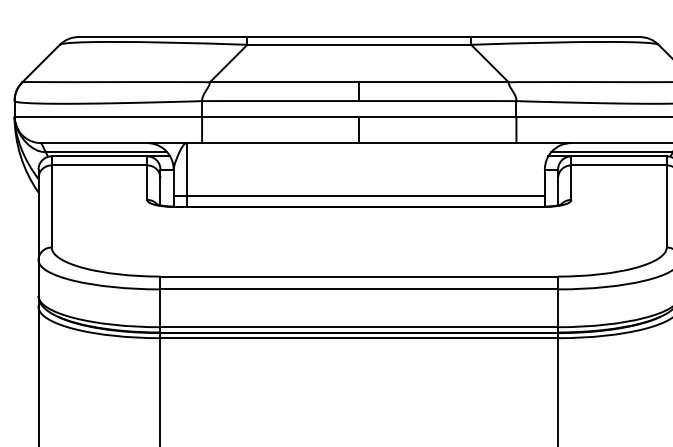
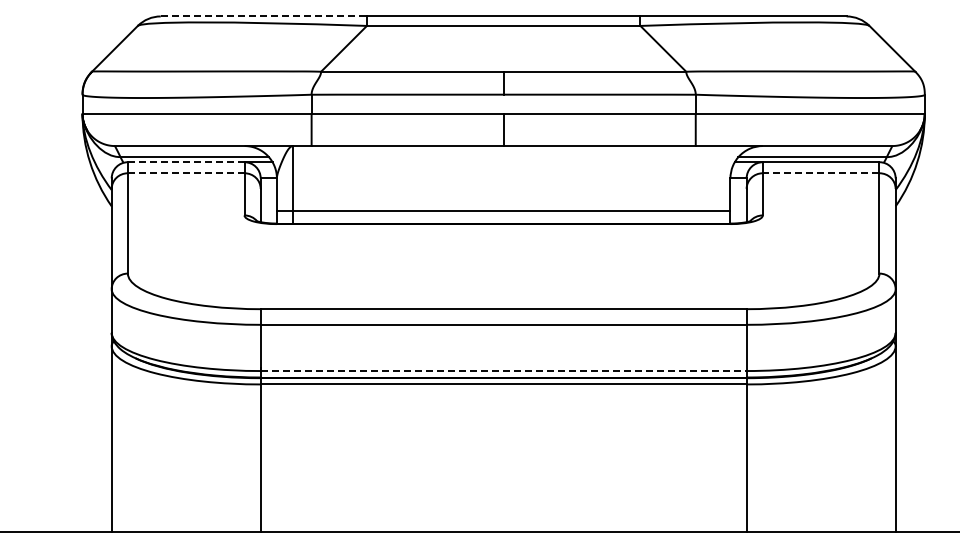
line: (163, 37) -> (264, 16), solid -> dashed
line: (98, 156) -> (185, 162), solid -> dashed
line: (98, 165) -> (185, 173), solid -> dashed
line: (618, 165) -> (820, 173), solid -> dashed
line: (359, 327) -> (503, 371), solid -> dashed

